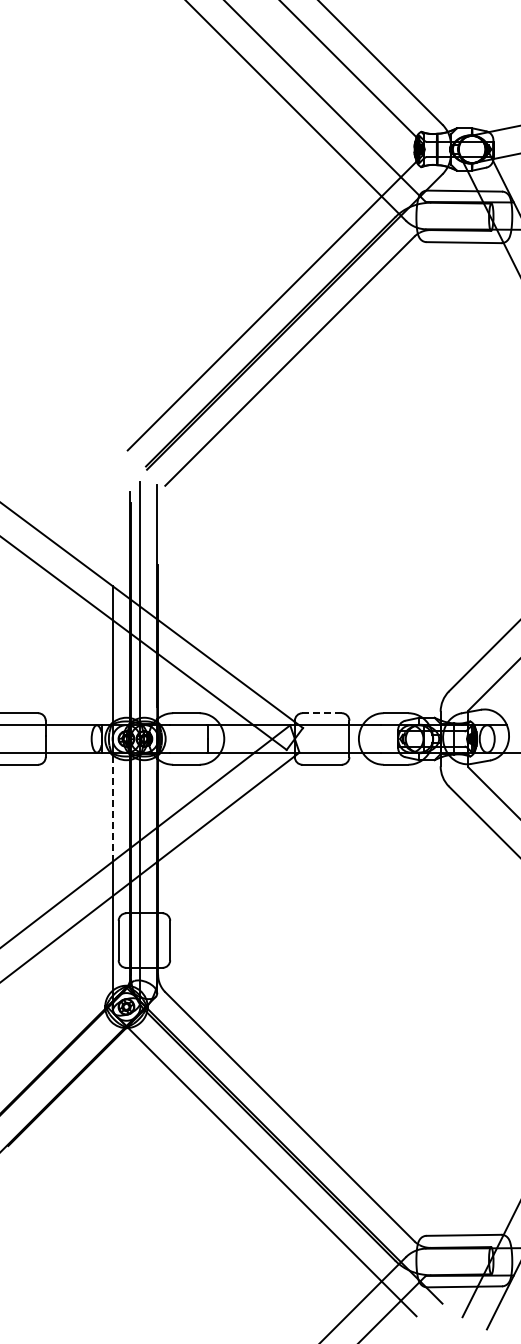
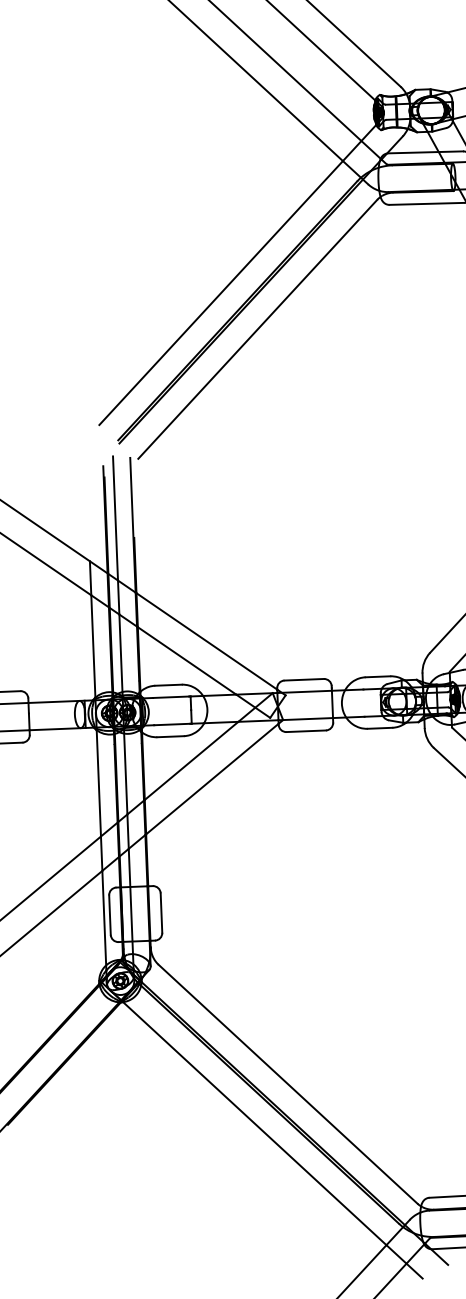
line: (322, 713) -> (304, 680), dashed -> solid
line: (112, 807) -> (98, 782), dashed -> solid

